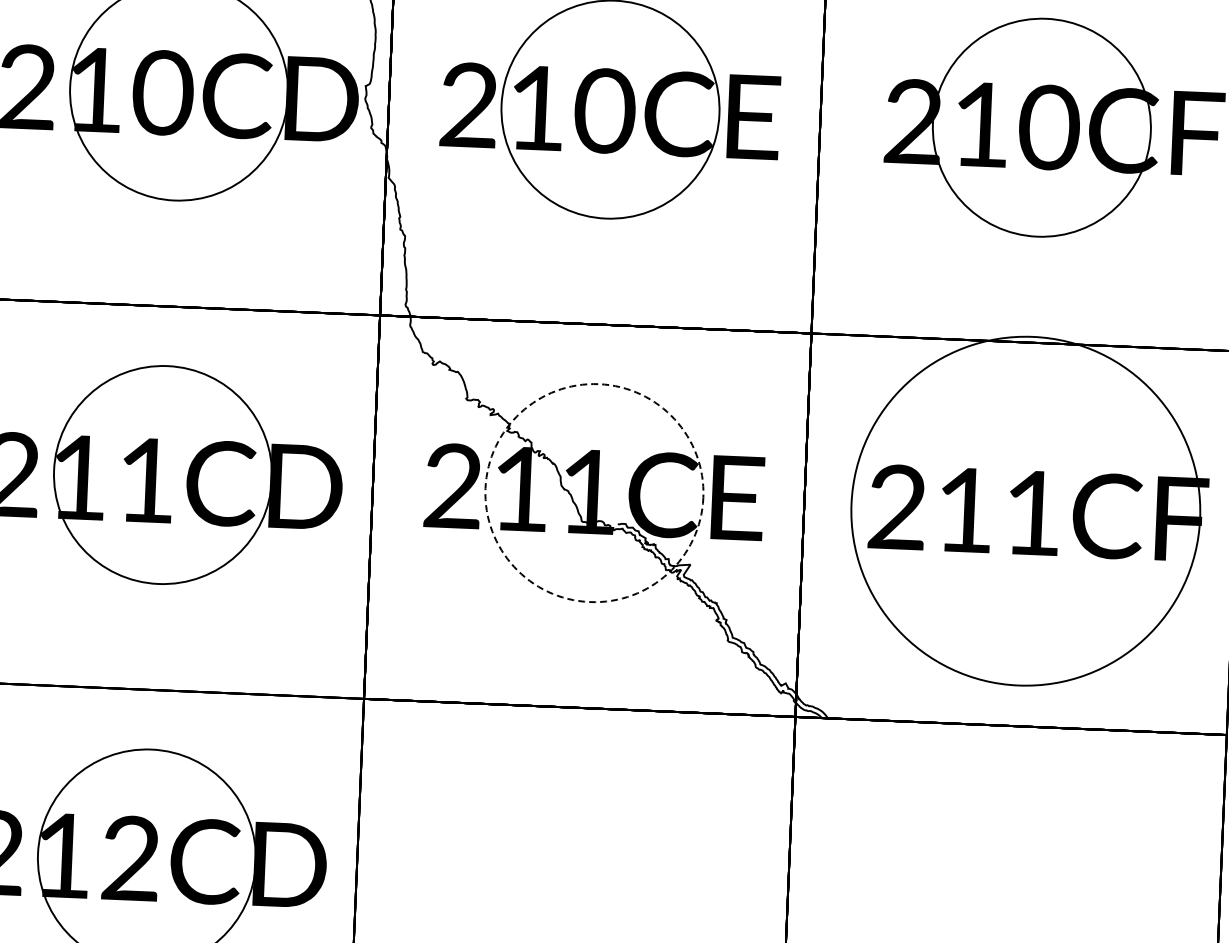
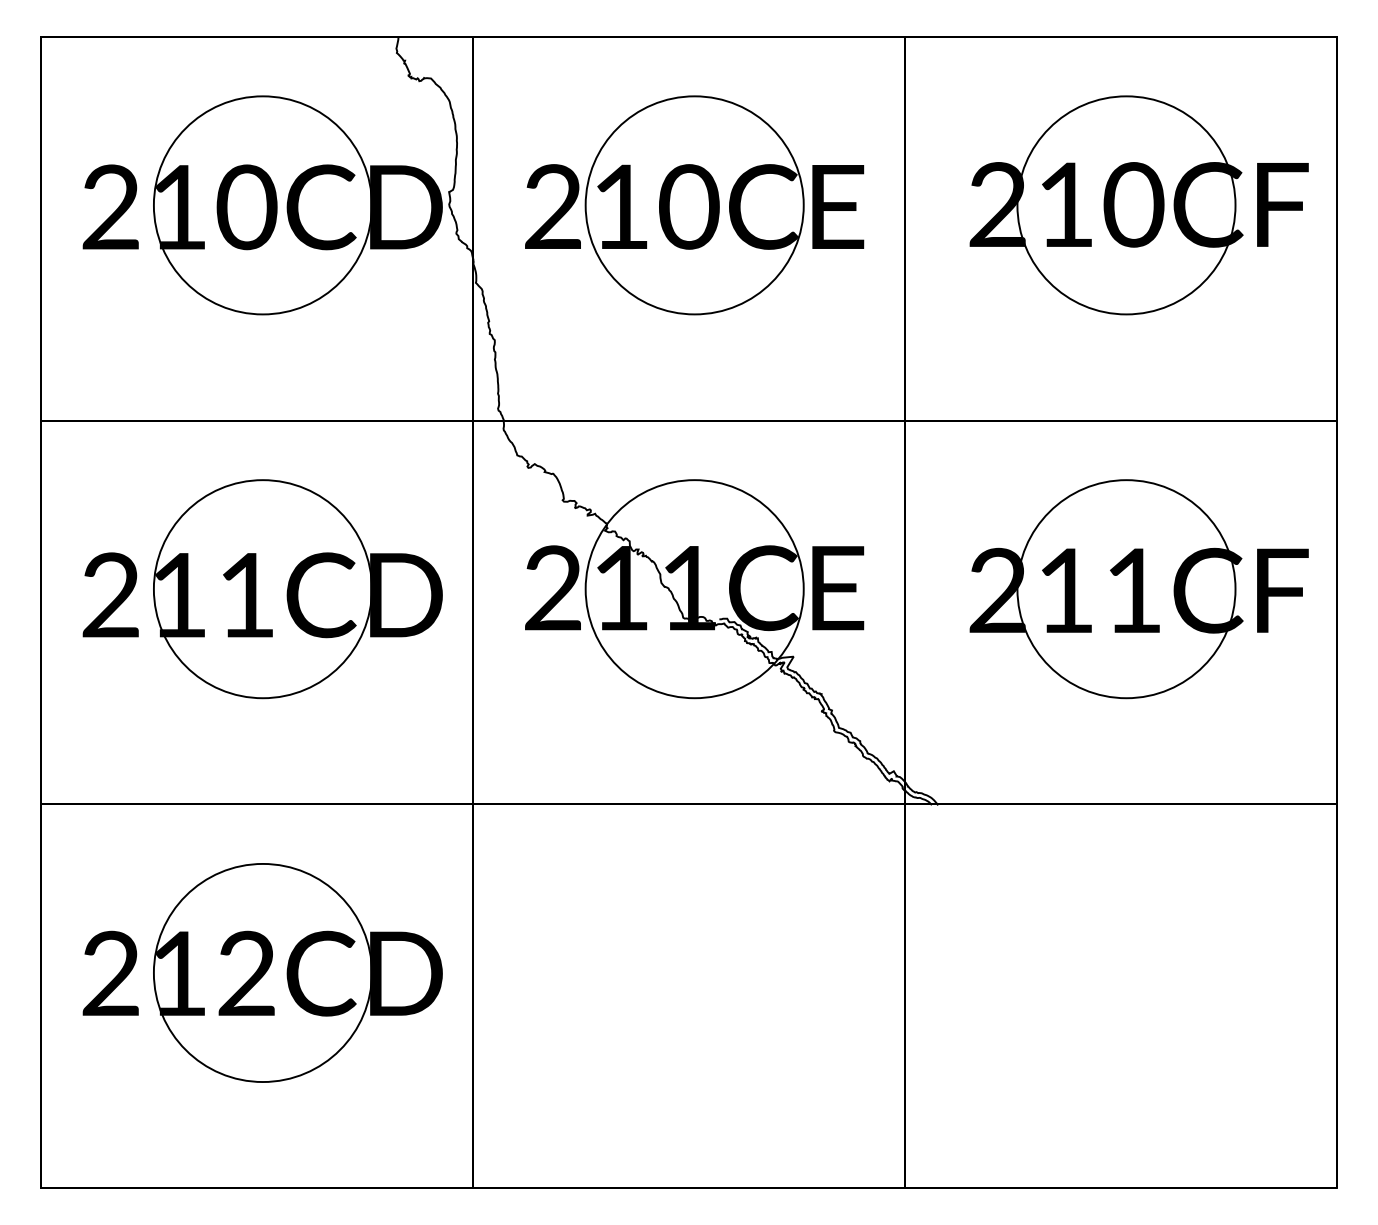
circle: (594, 493) -> (694, 589), dashed -> solid
circle: (1025, 511) -> (1126, 589), size x0.62

